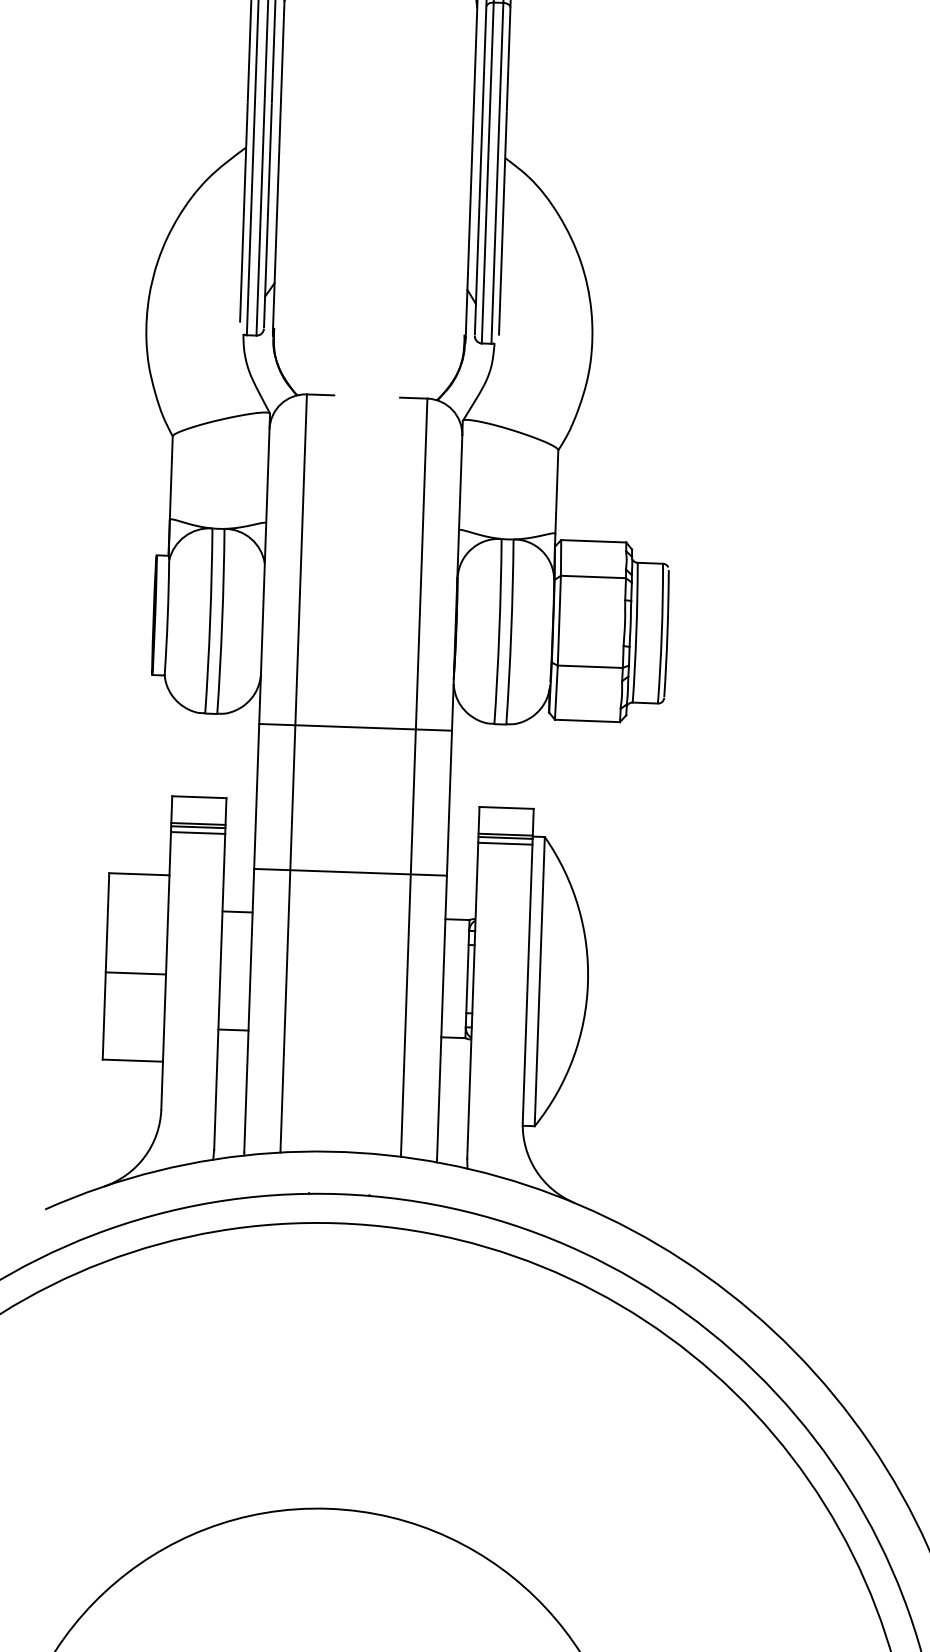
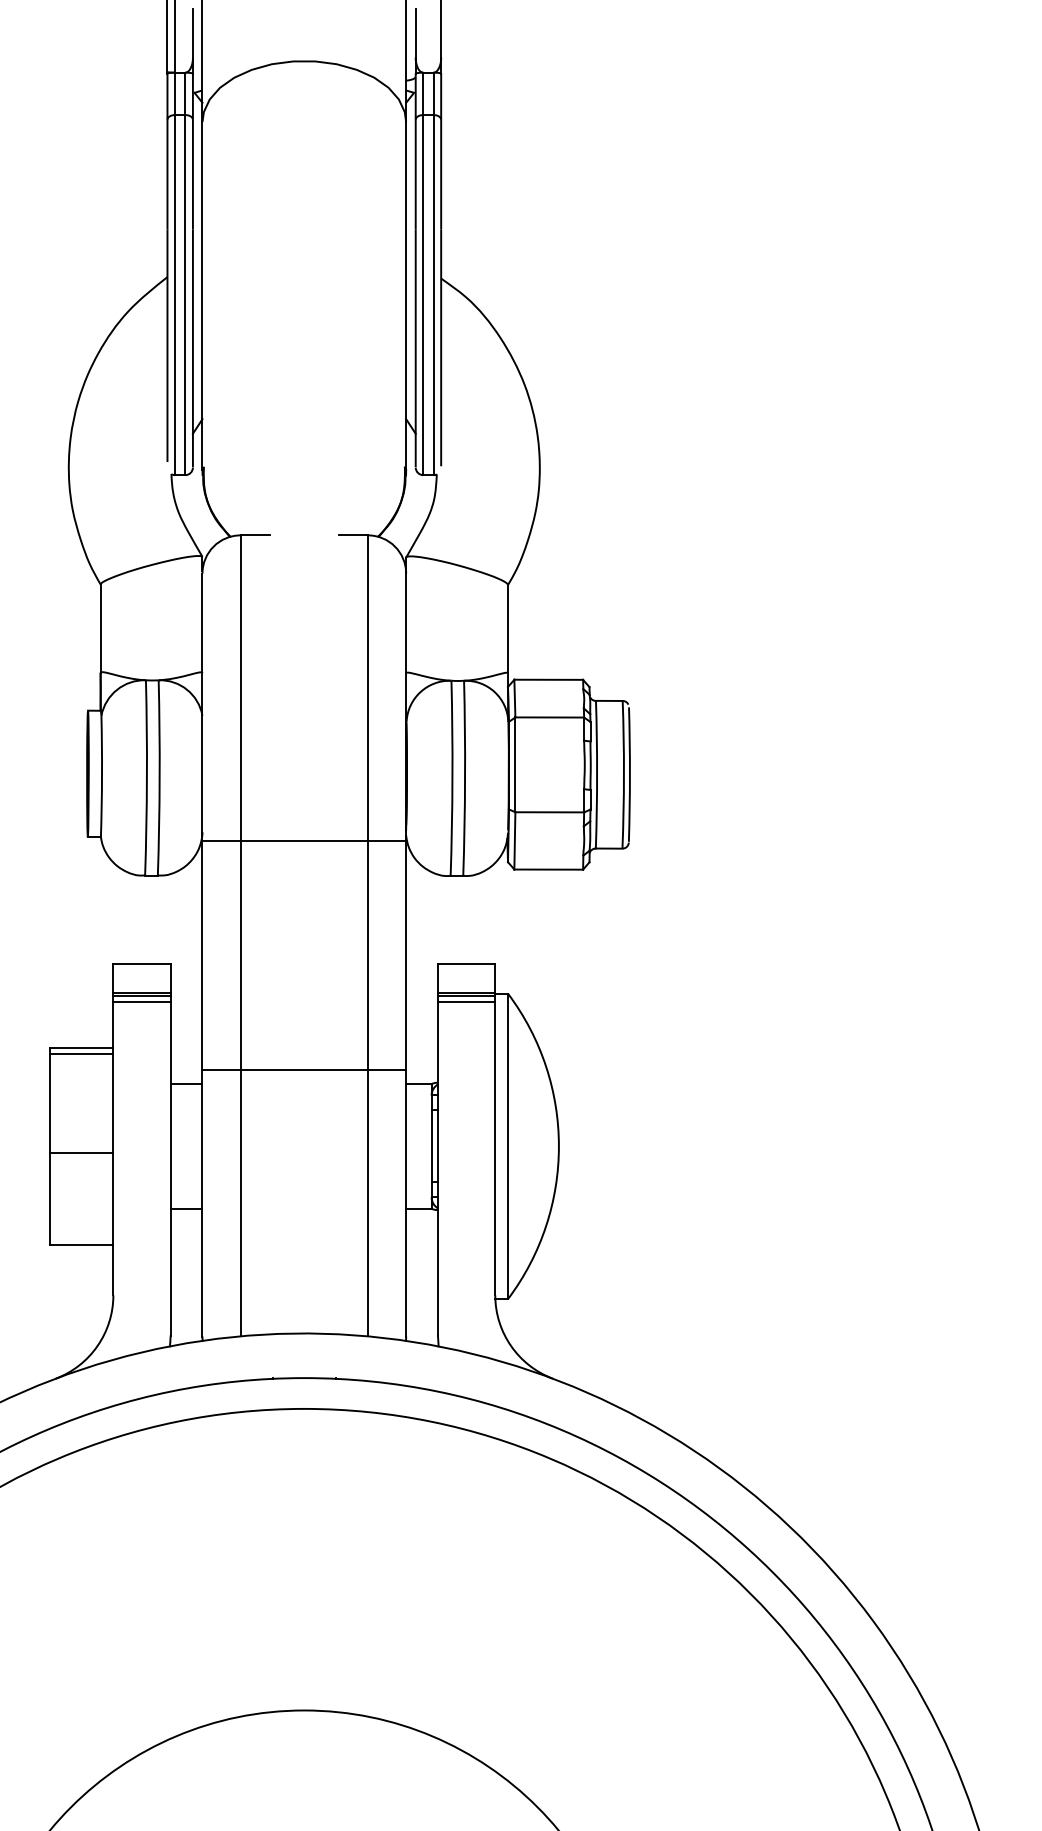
line: (355, 726) -> (304, 840), moved
line: (350, 872) -> (304, 1070), moved
line: (139, 880) -> (81, 1054), added

